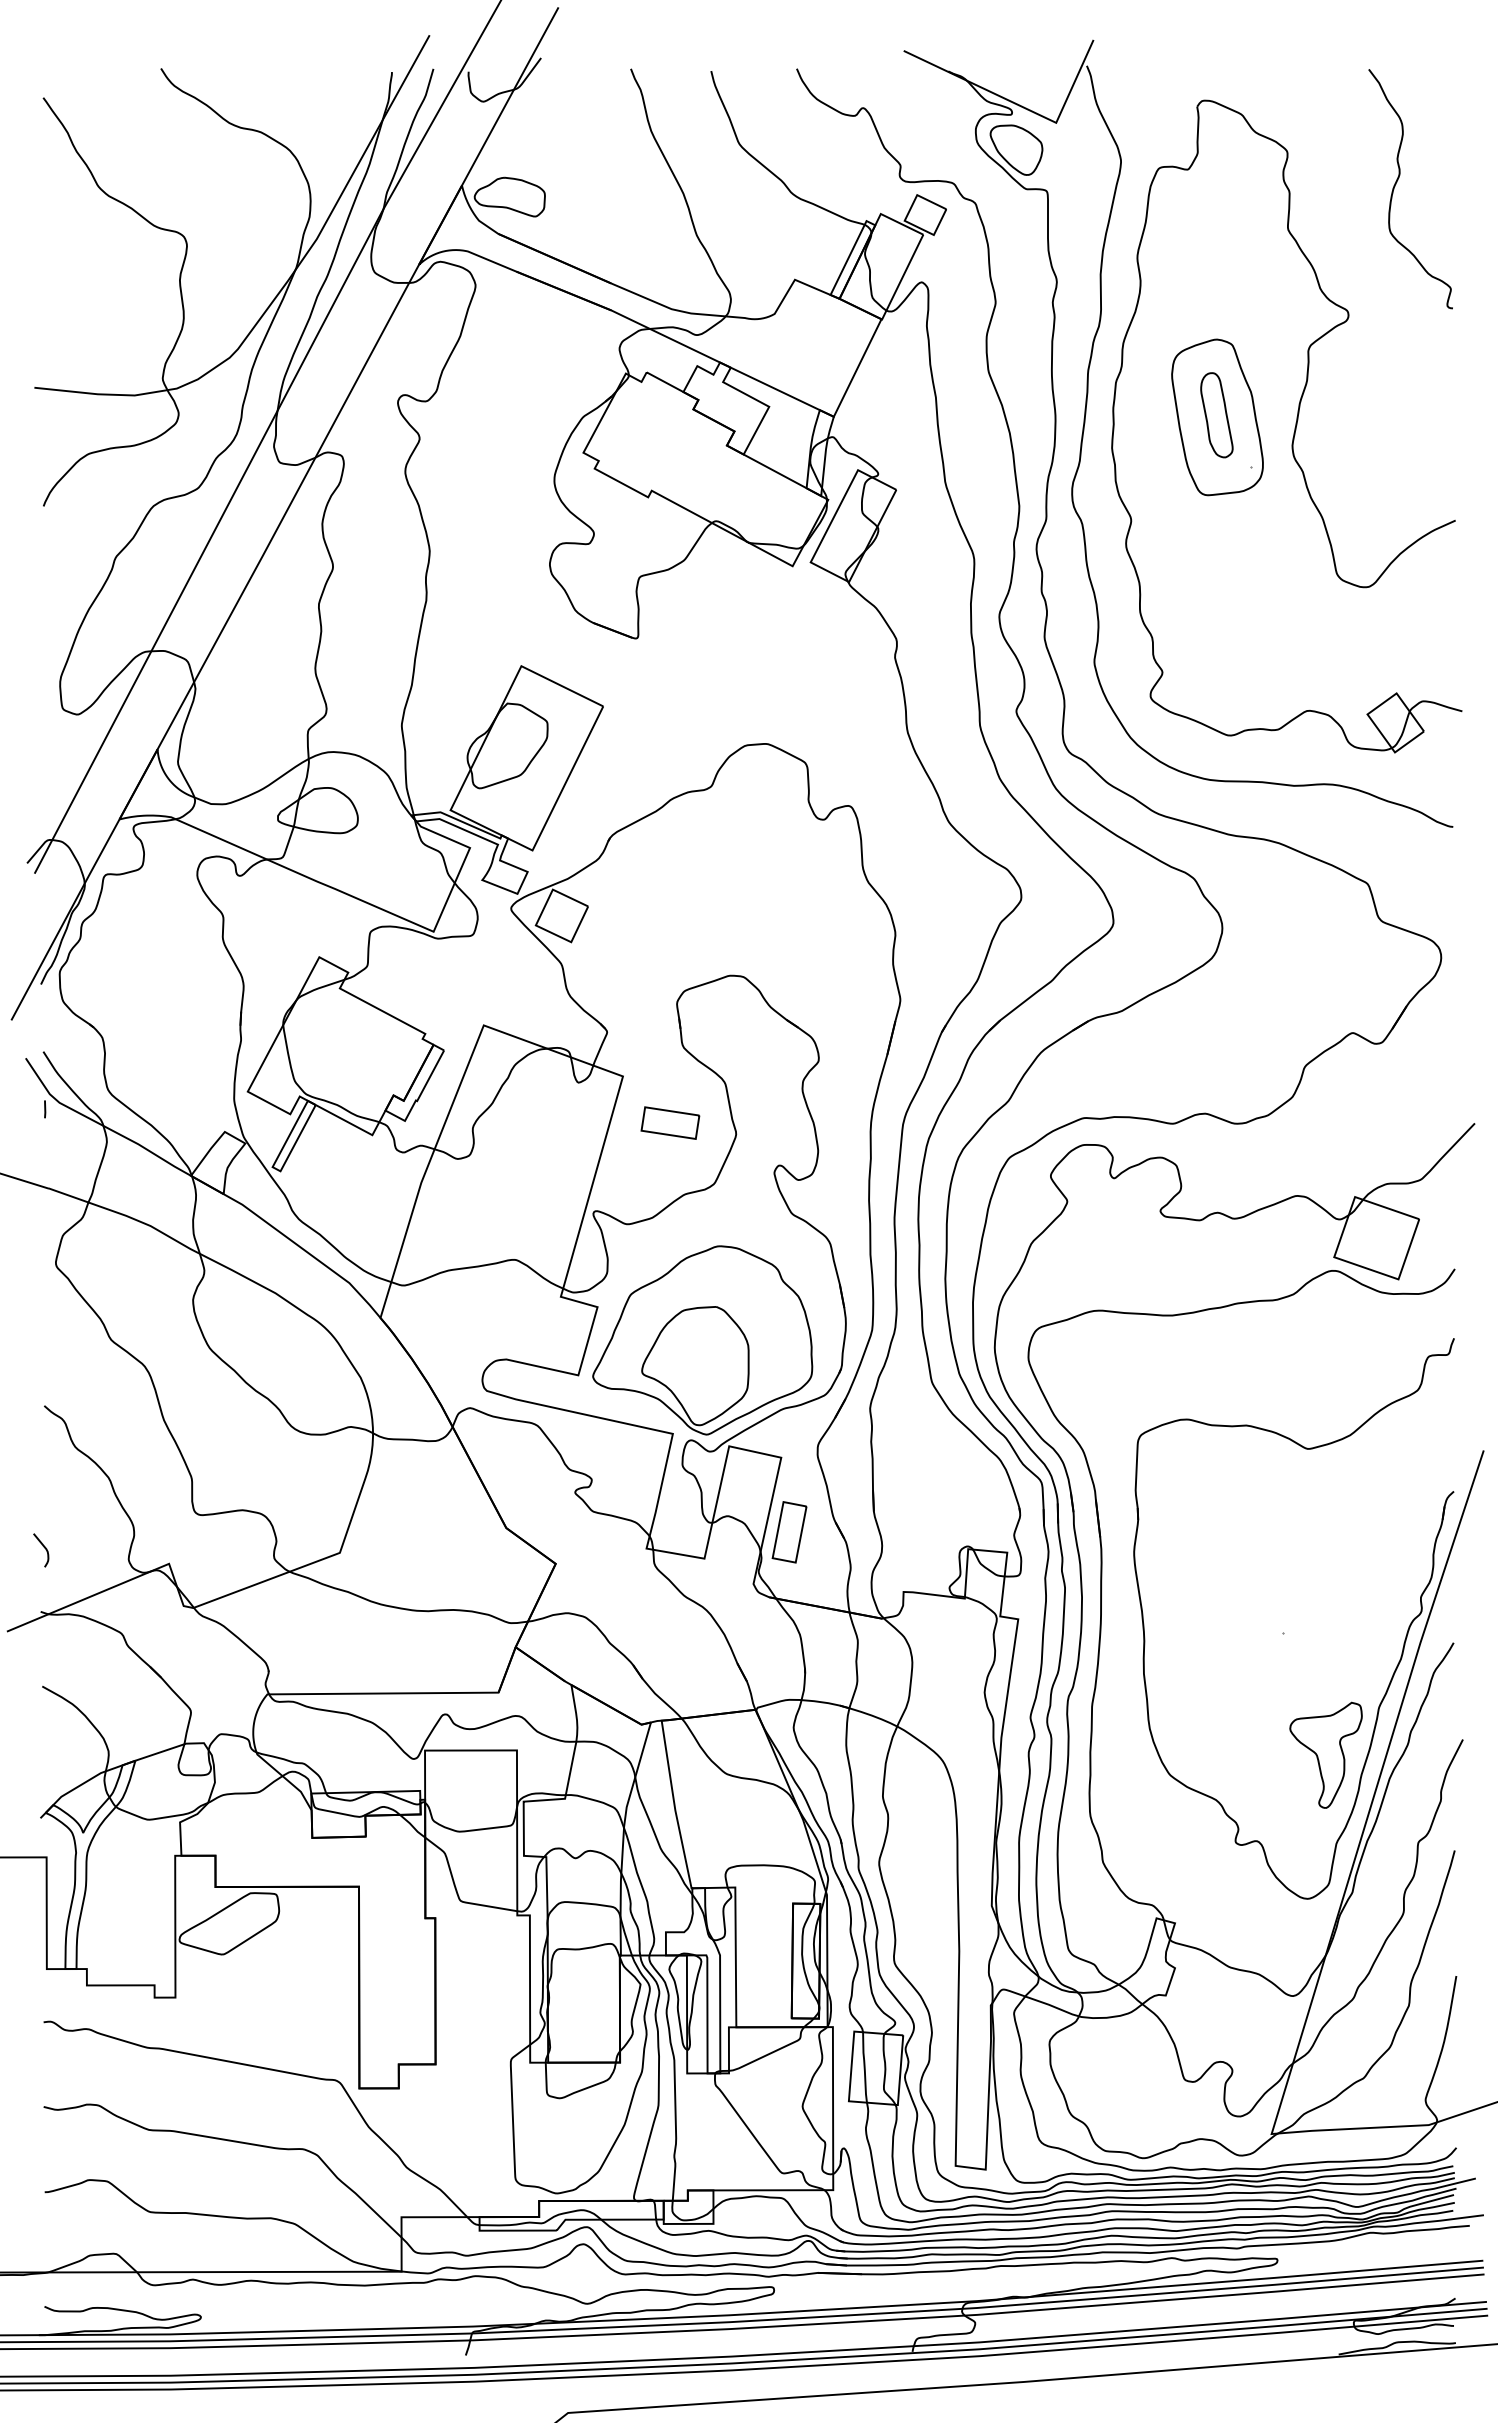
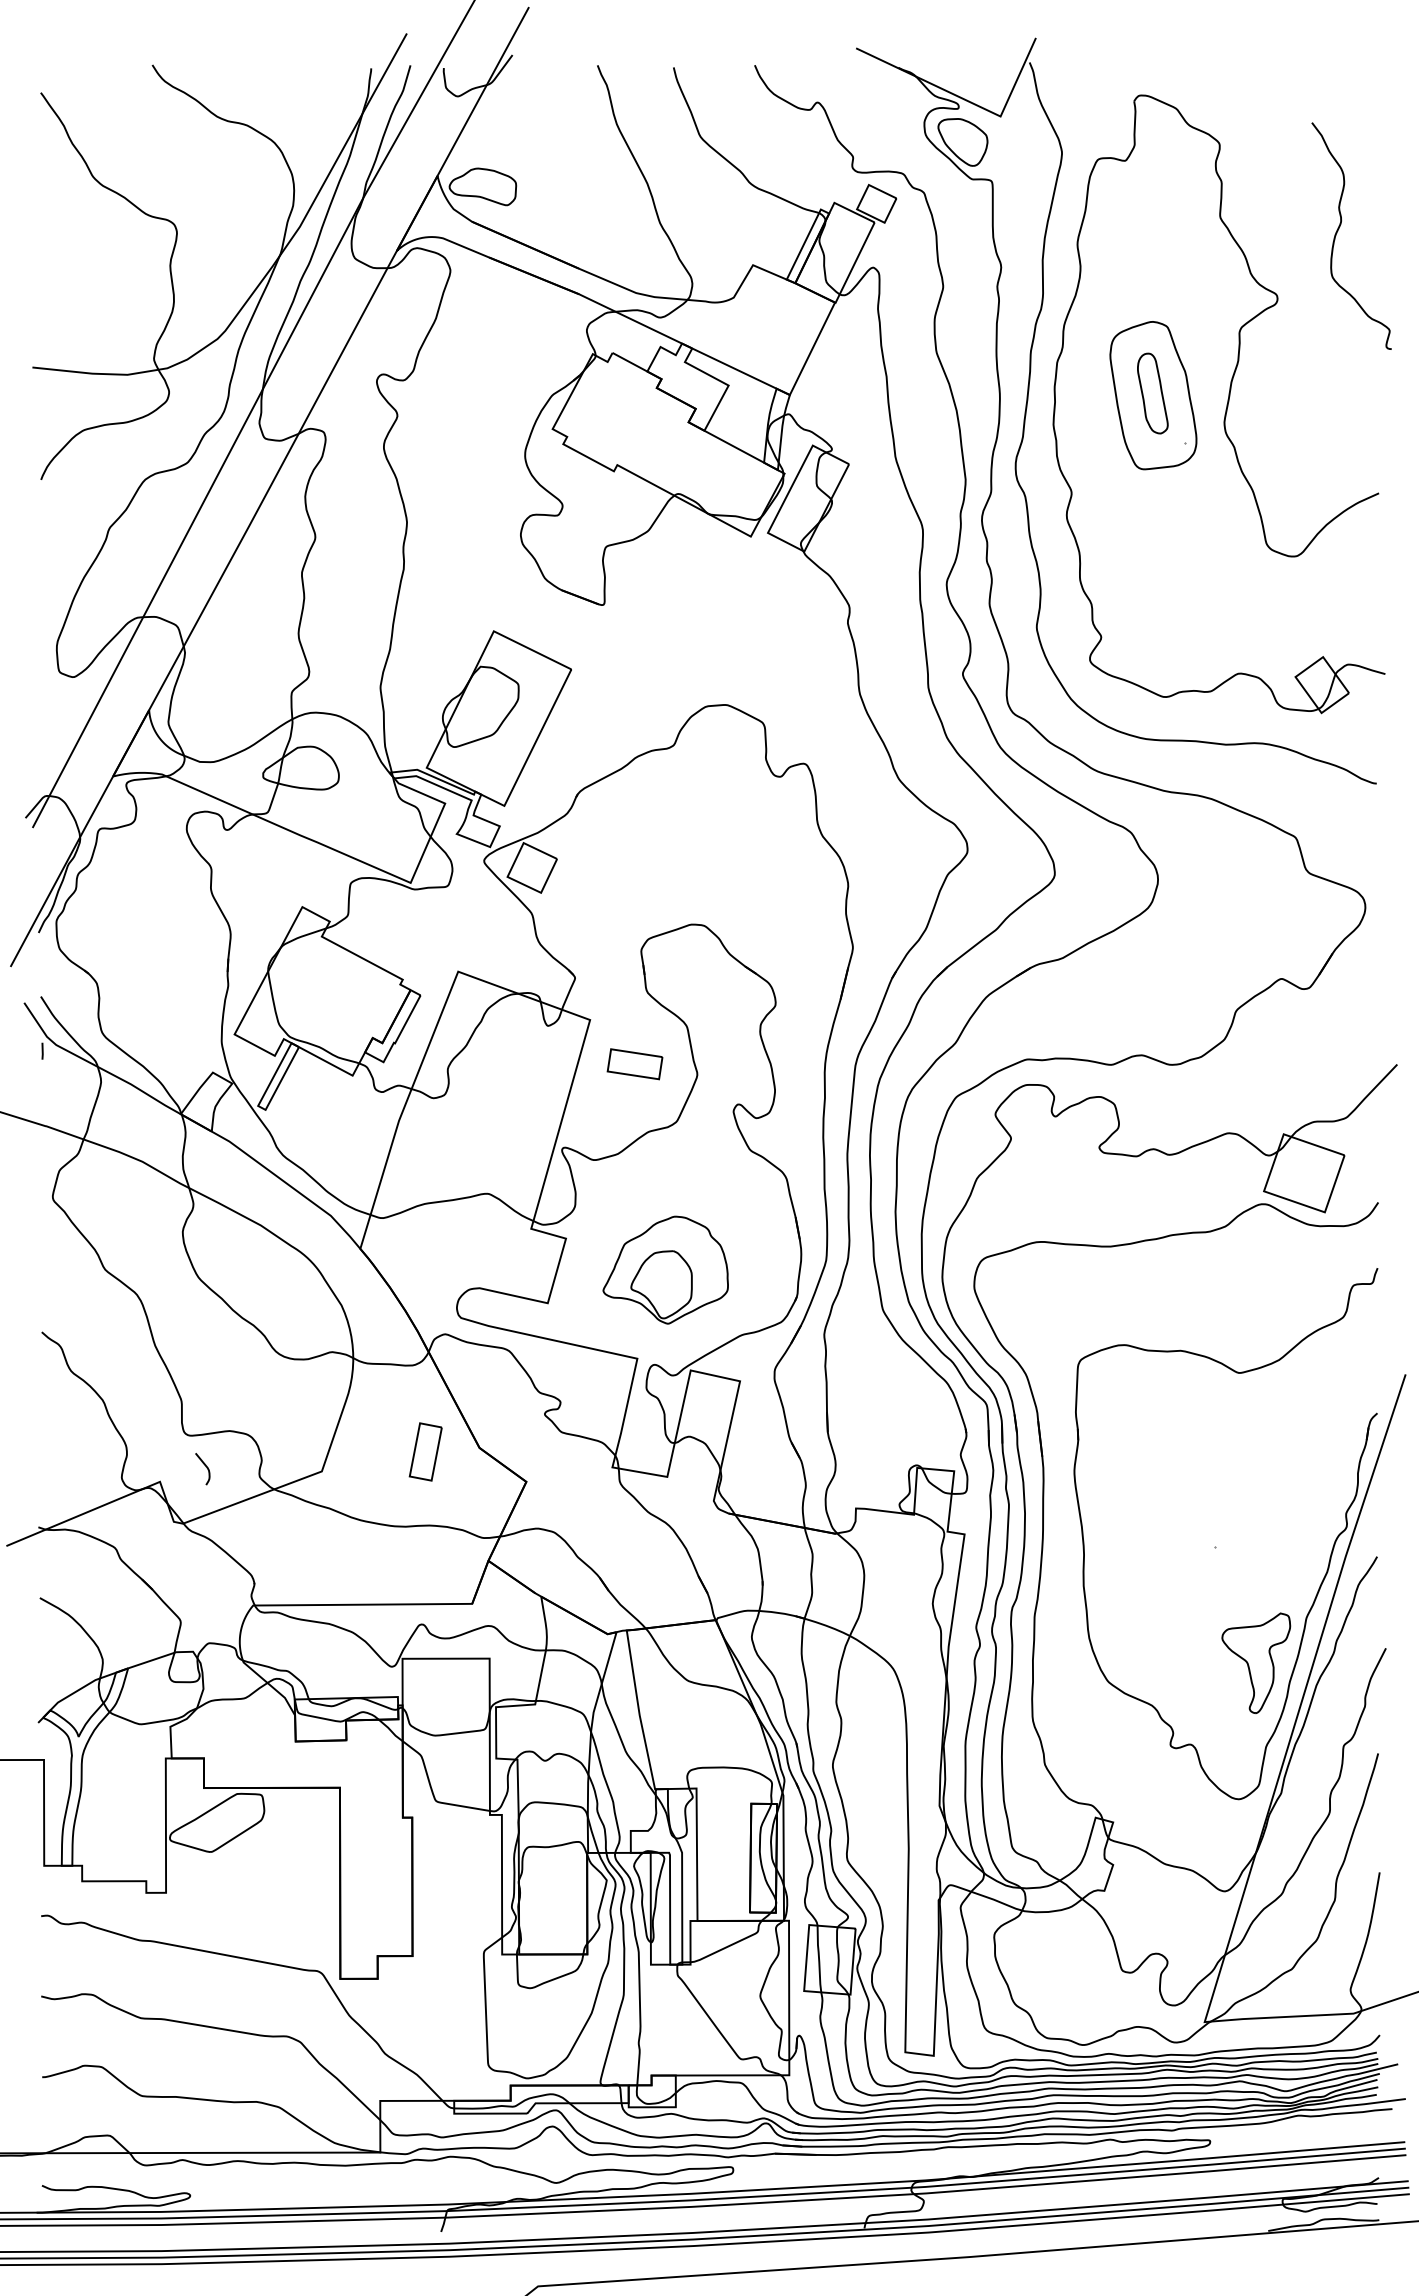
curve: (1397, 182) -> (1339, 229), moved
part: (702, 1340) -> (665, 1270), size x0.6
part: (789, 1532) -> (425, 1452), moved
curve: (43, 1547) -> (204, 1466), moved

